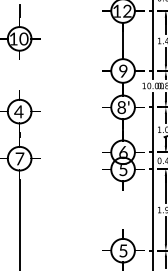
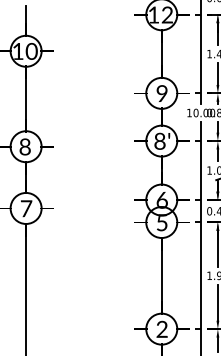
line: (19, 74) -> (26, 98), added
text: (18, 111) -> (24, 146), 4 -> 8
line: (122, 209) -> (161, 275), added
text: (122, 250) -> (161, 328), 5 -> 2

